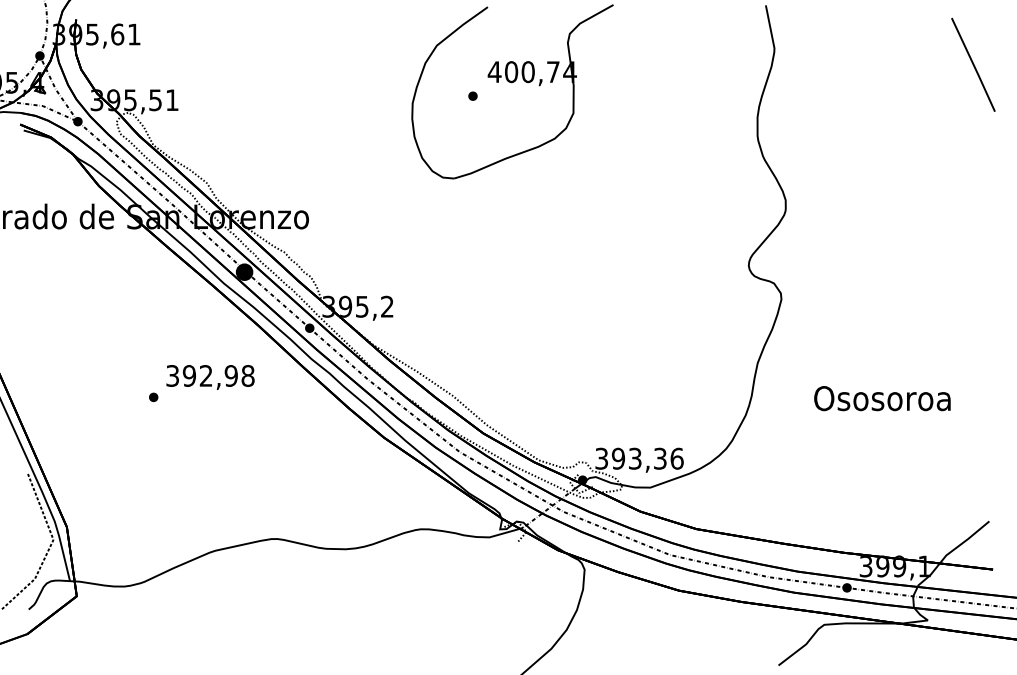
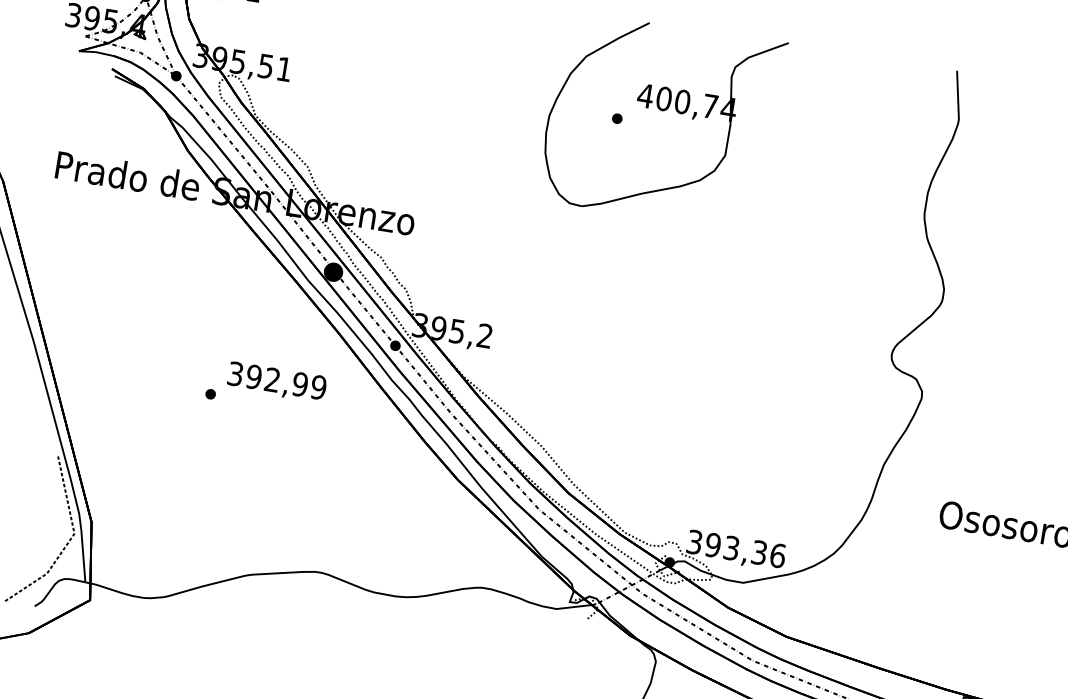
text: (247, 375) -> (318, 386), 392,98 -> 392,99

